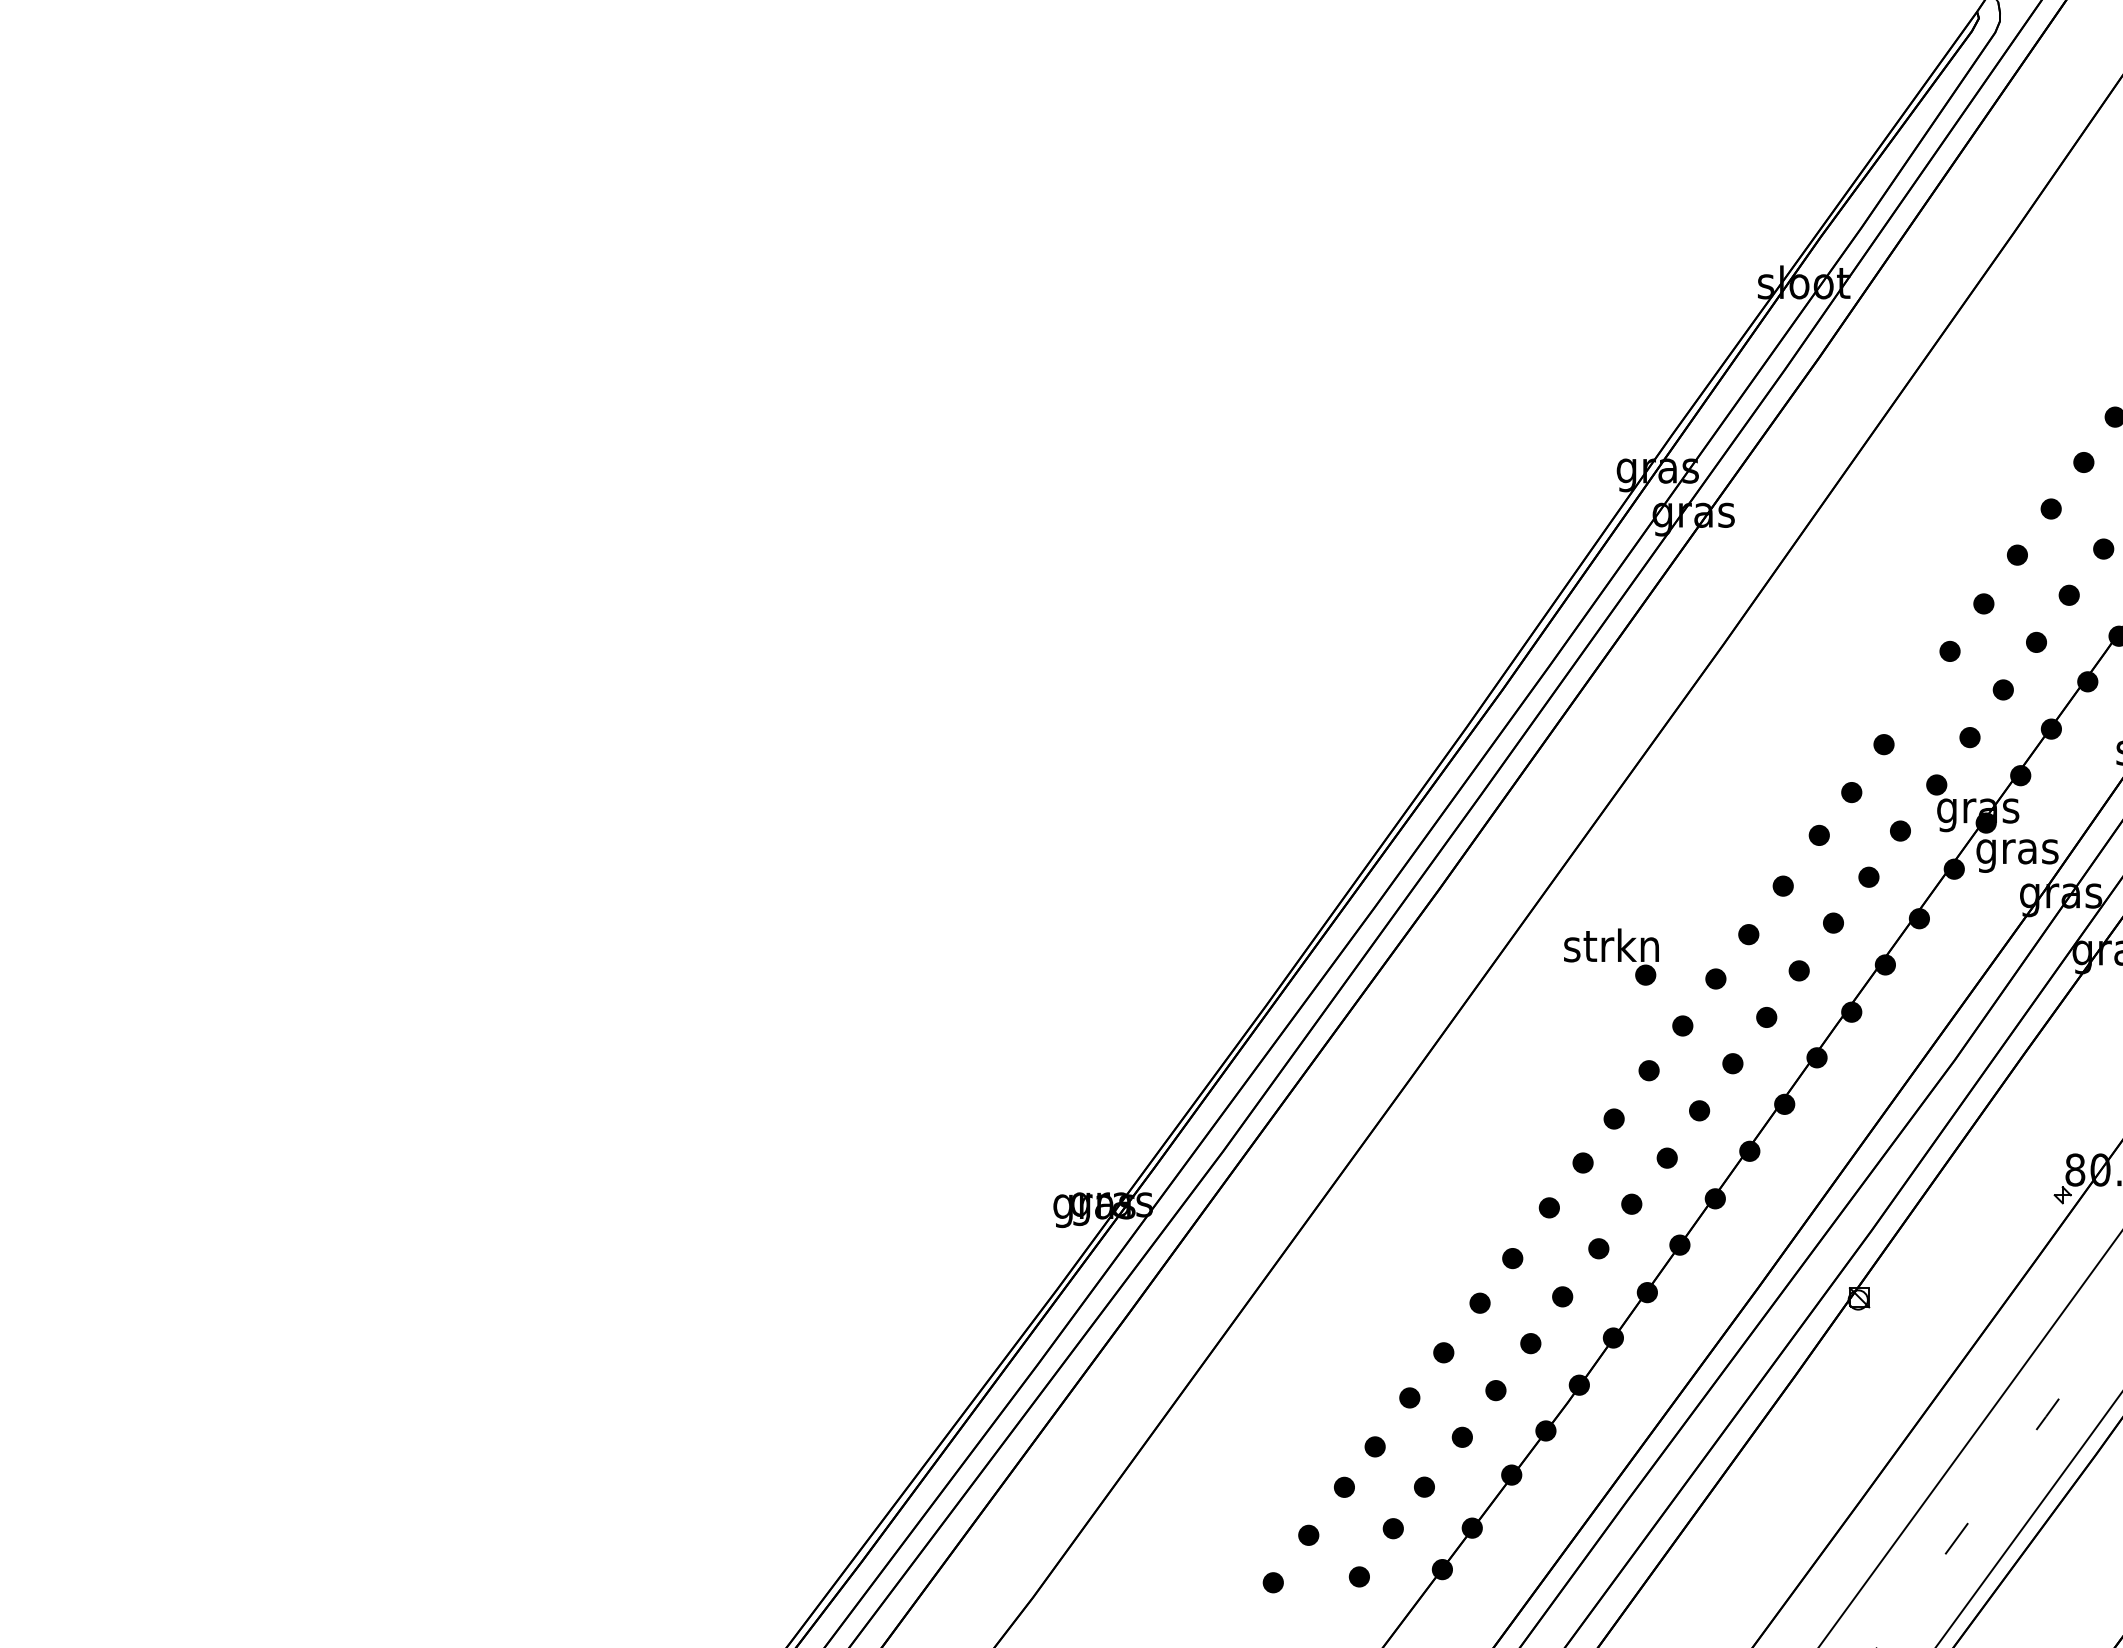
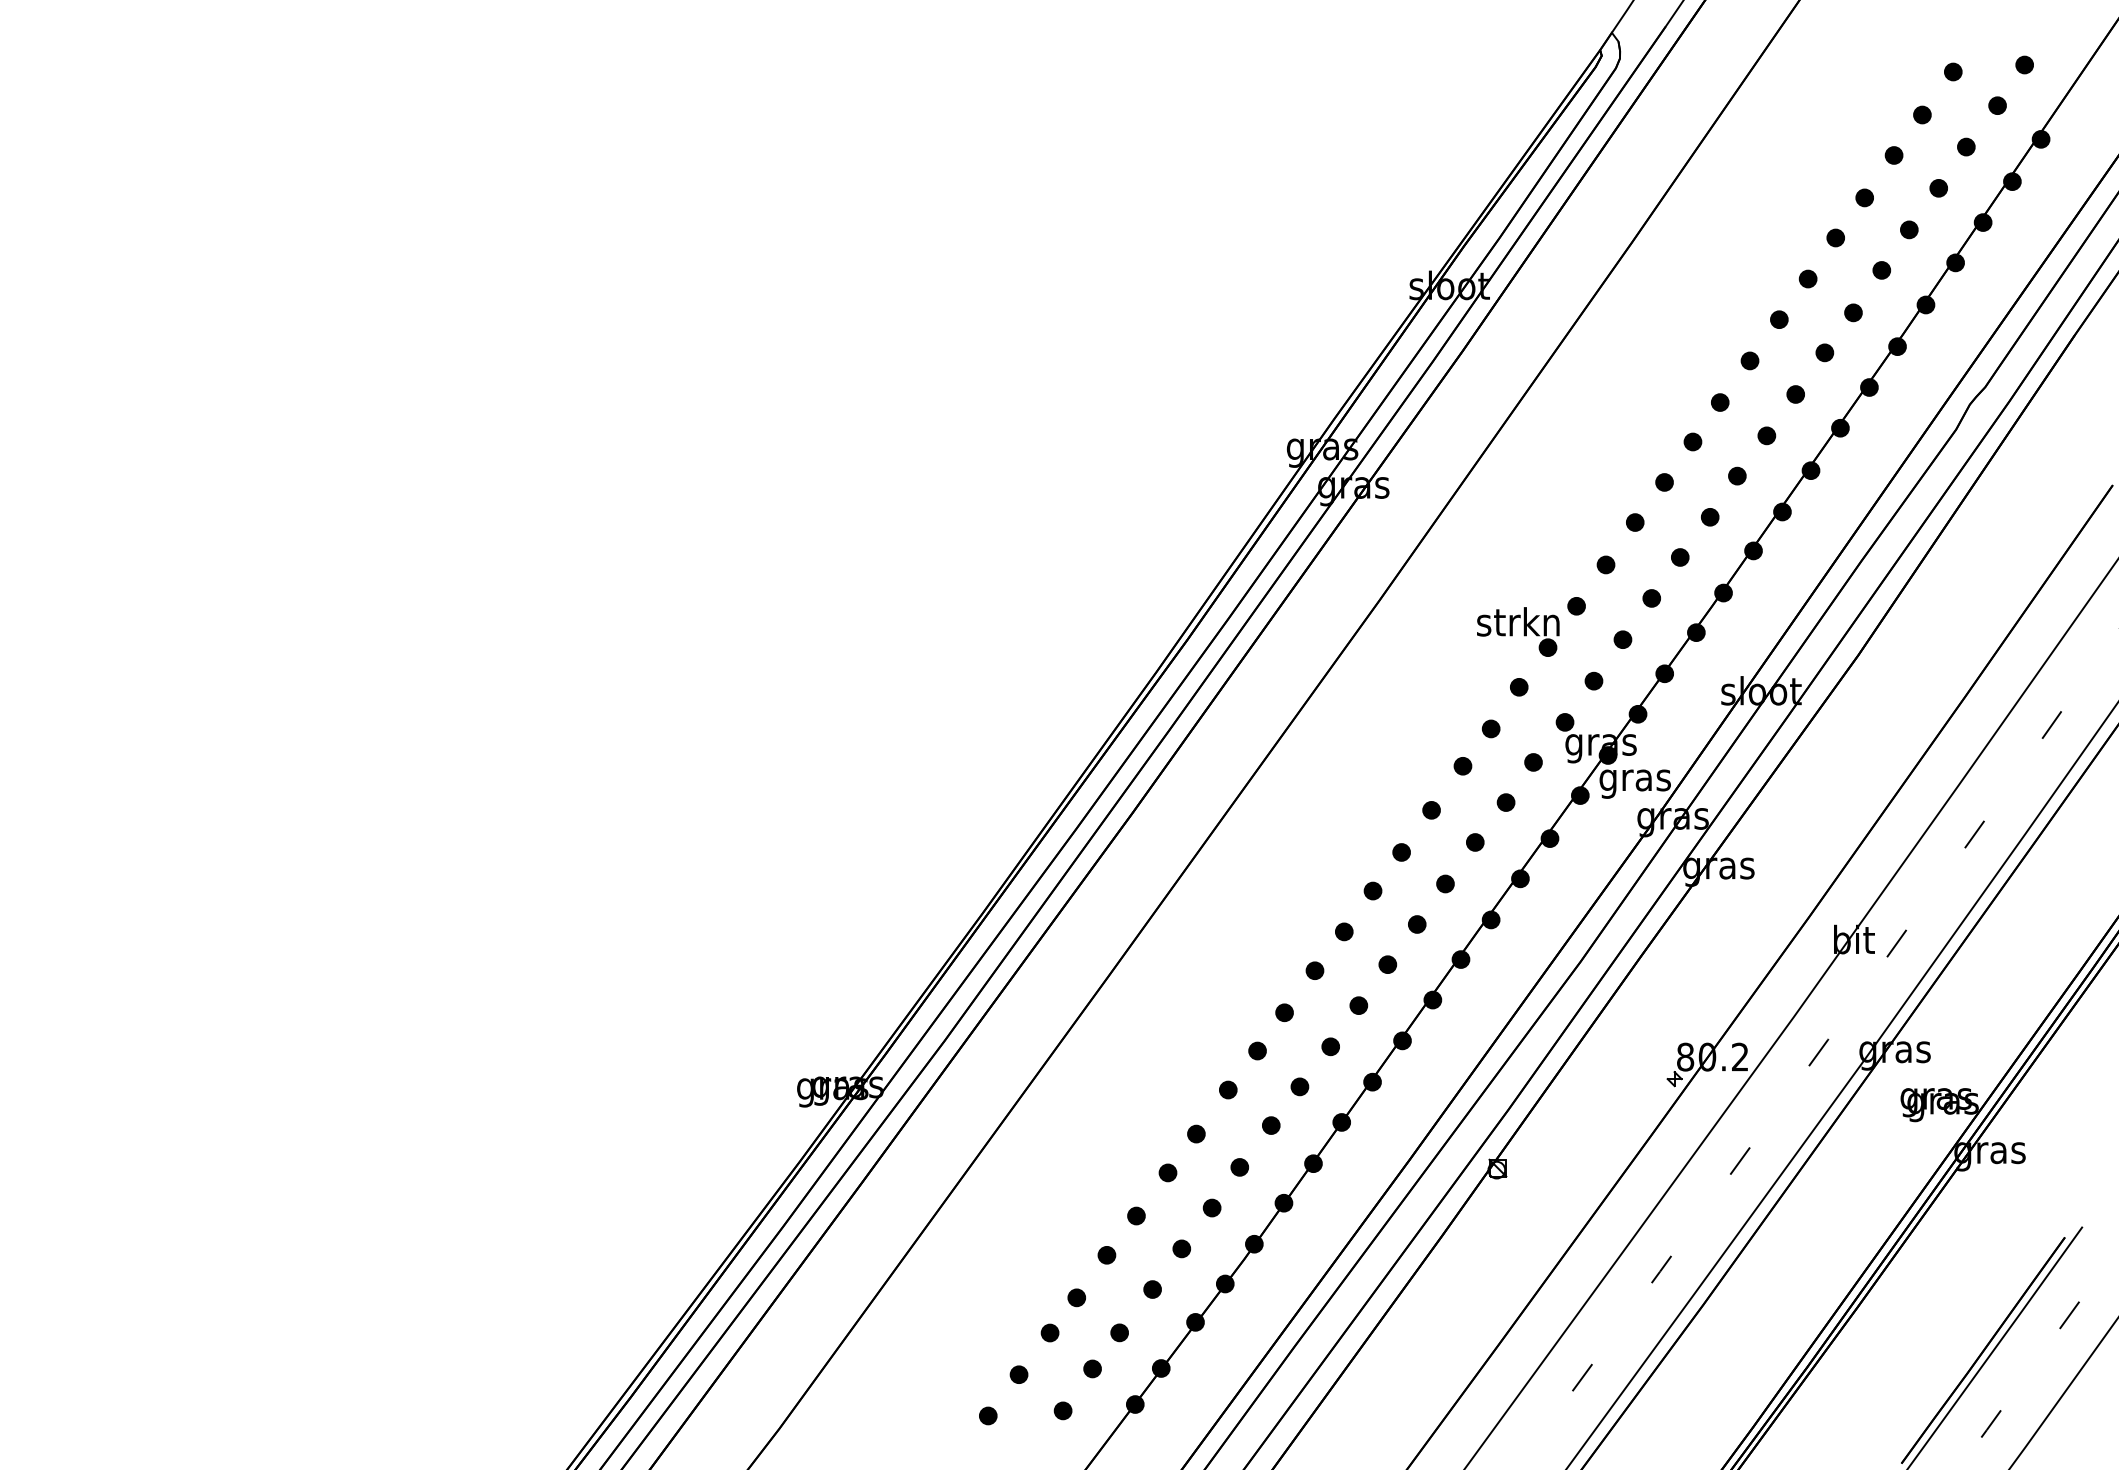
part: (1611, 956) -> (1518, 631), moved

